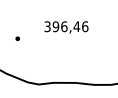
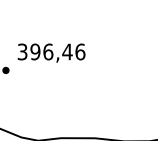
text: (66, 27) -> (51, 53), moved

